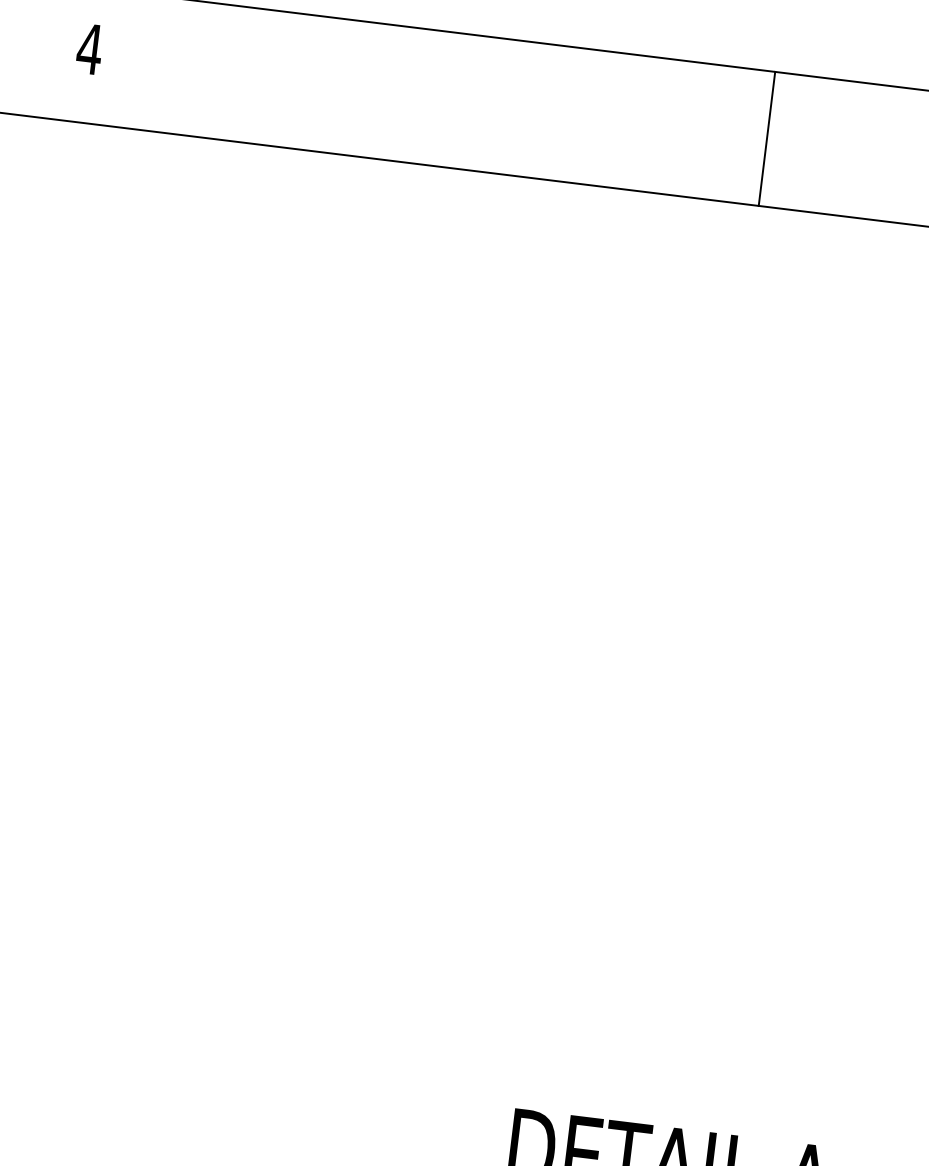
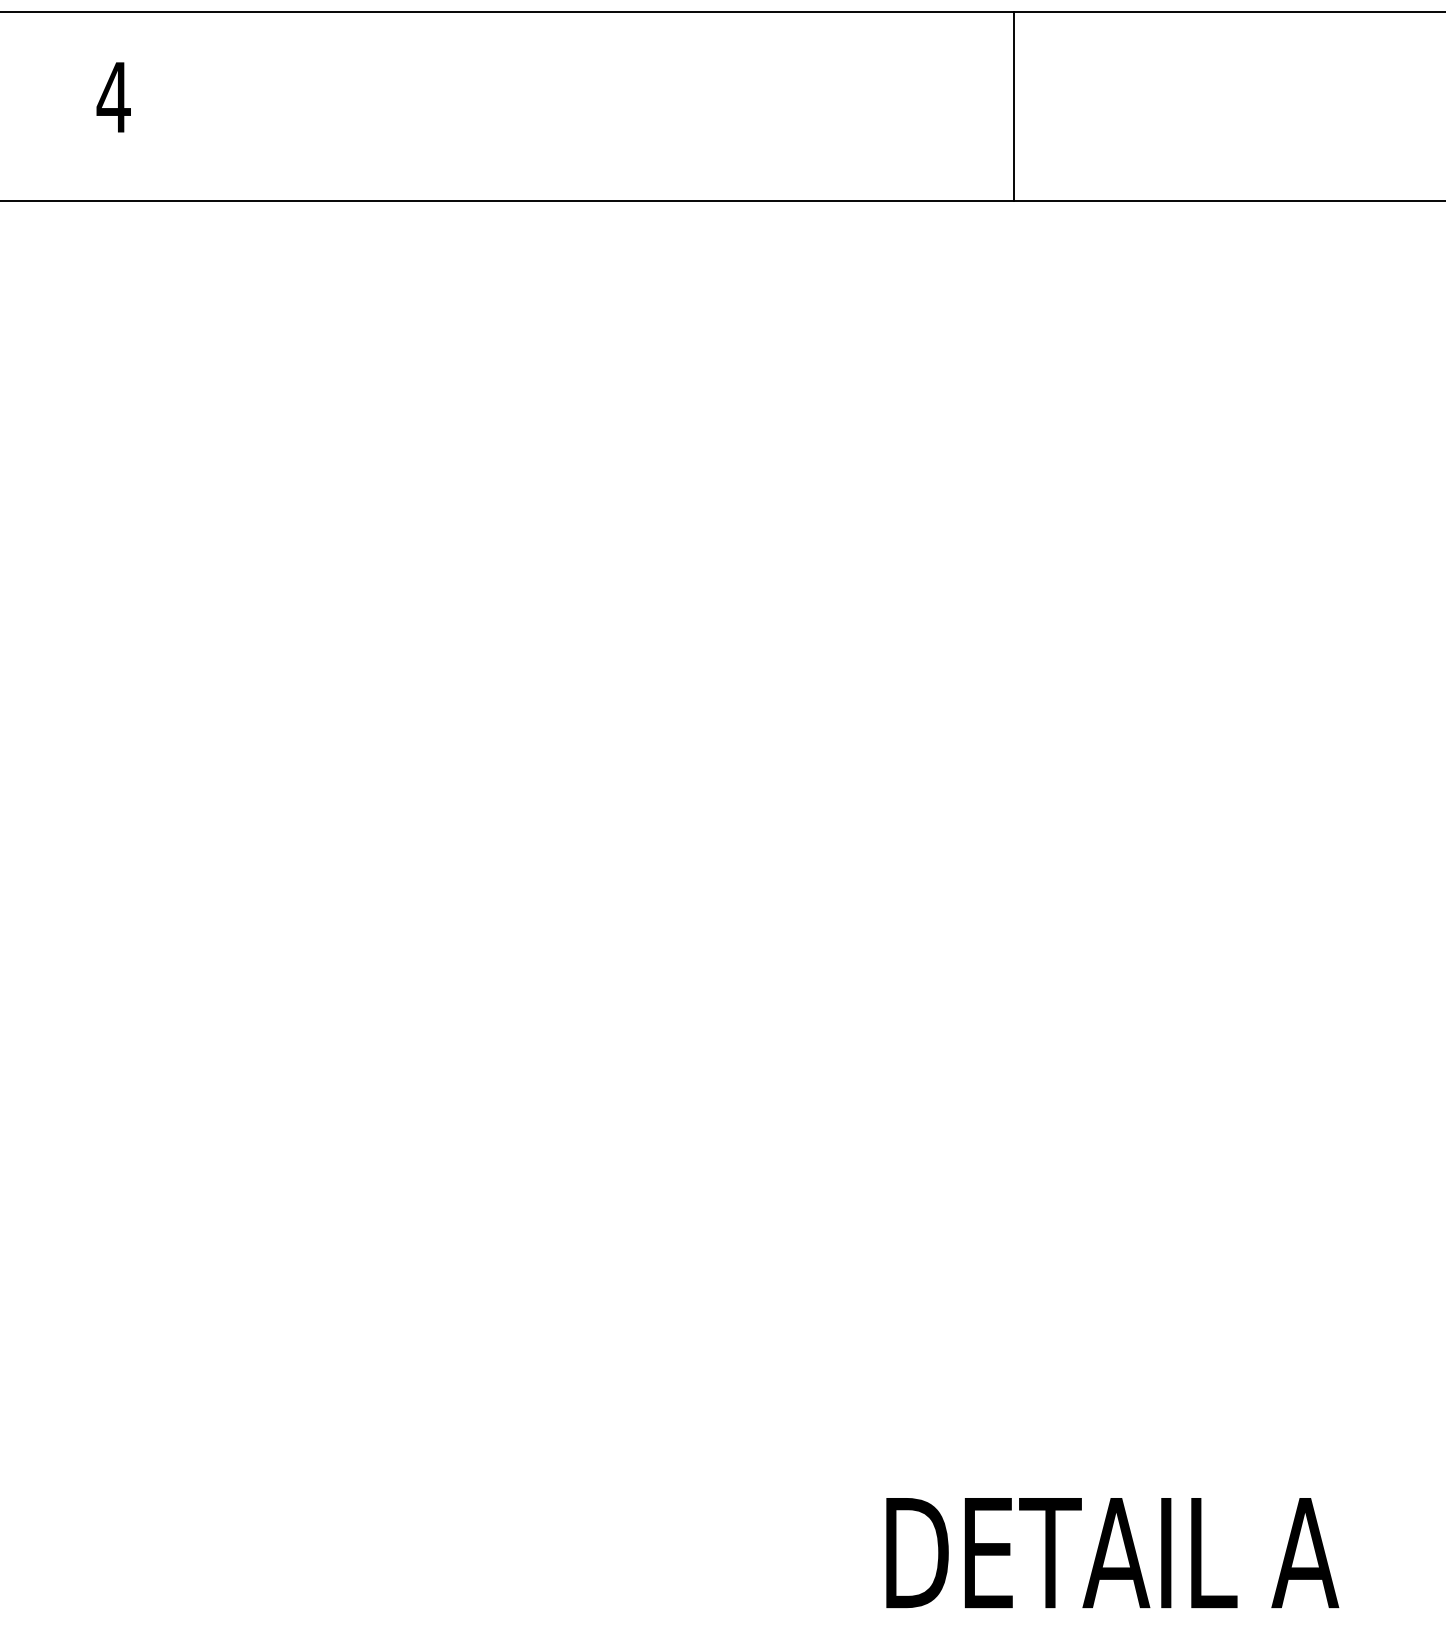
line: (767, 138) -> (1014, 106), moved

